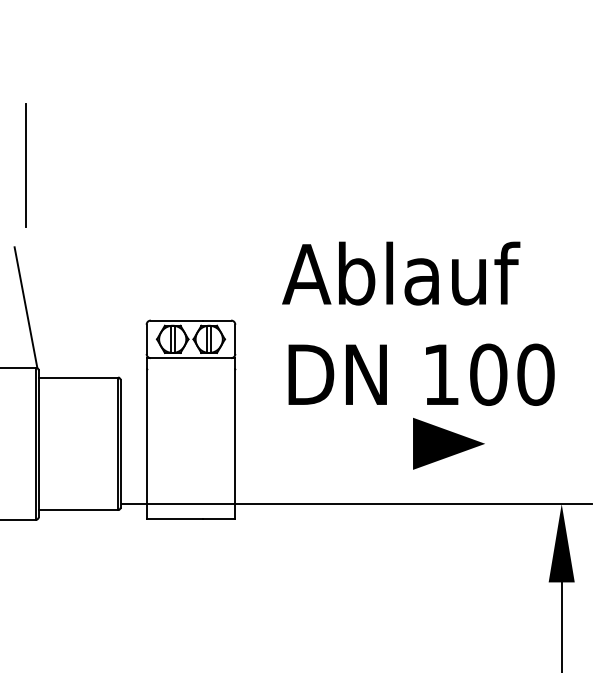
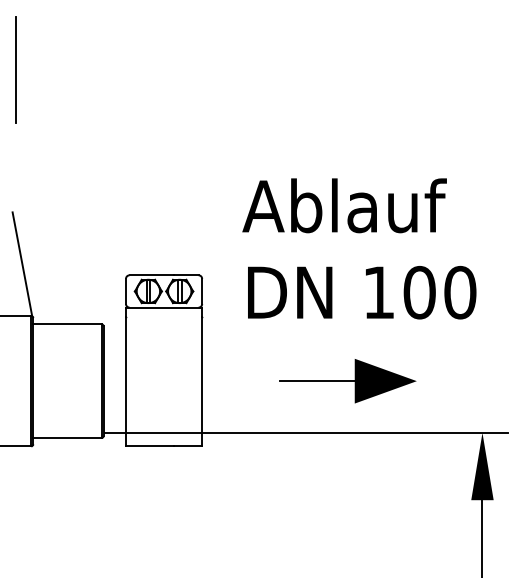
line: (25, 165) -> (15, 70), moved
text: (418, 323) -> (359, 248), moved
line: (369, 443) -> (317, 380), added

